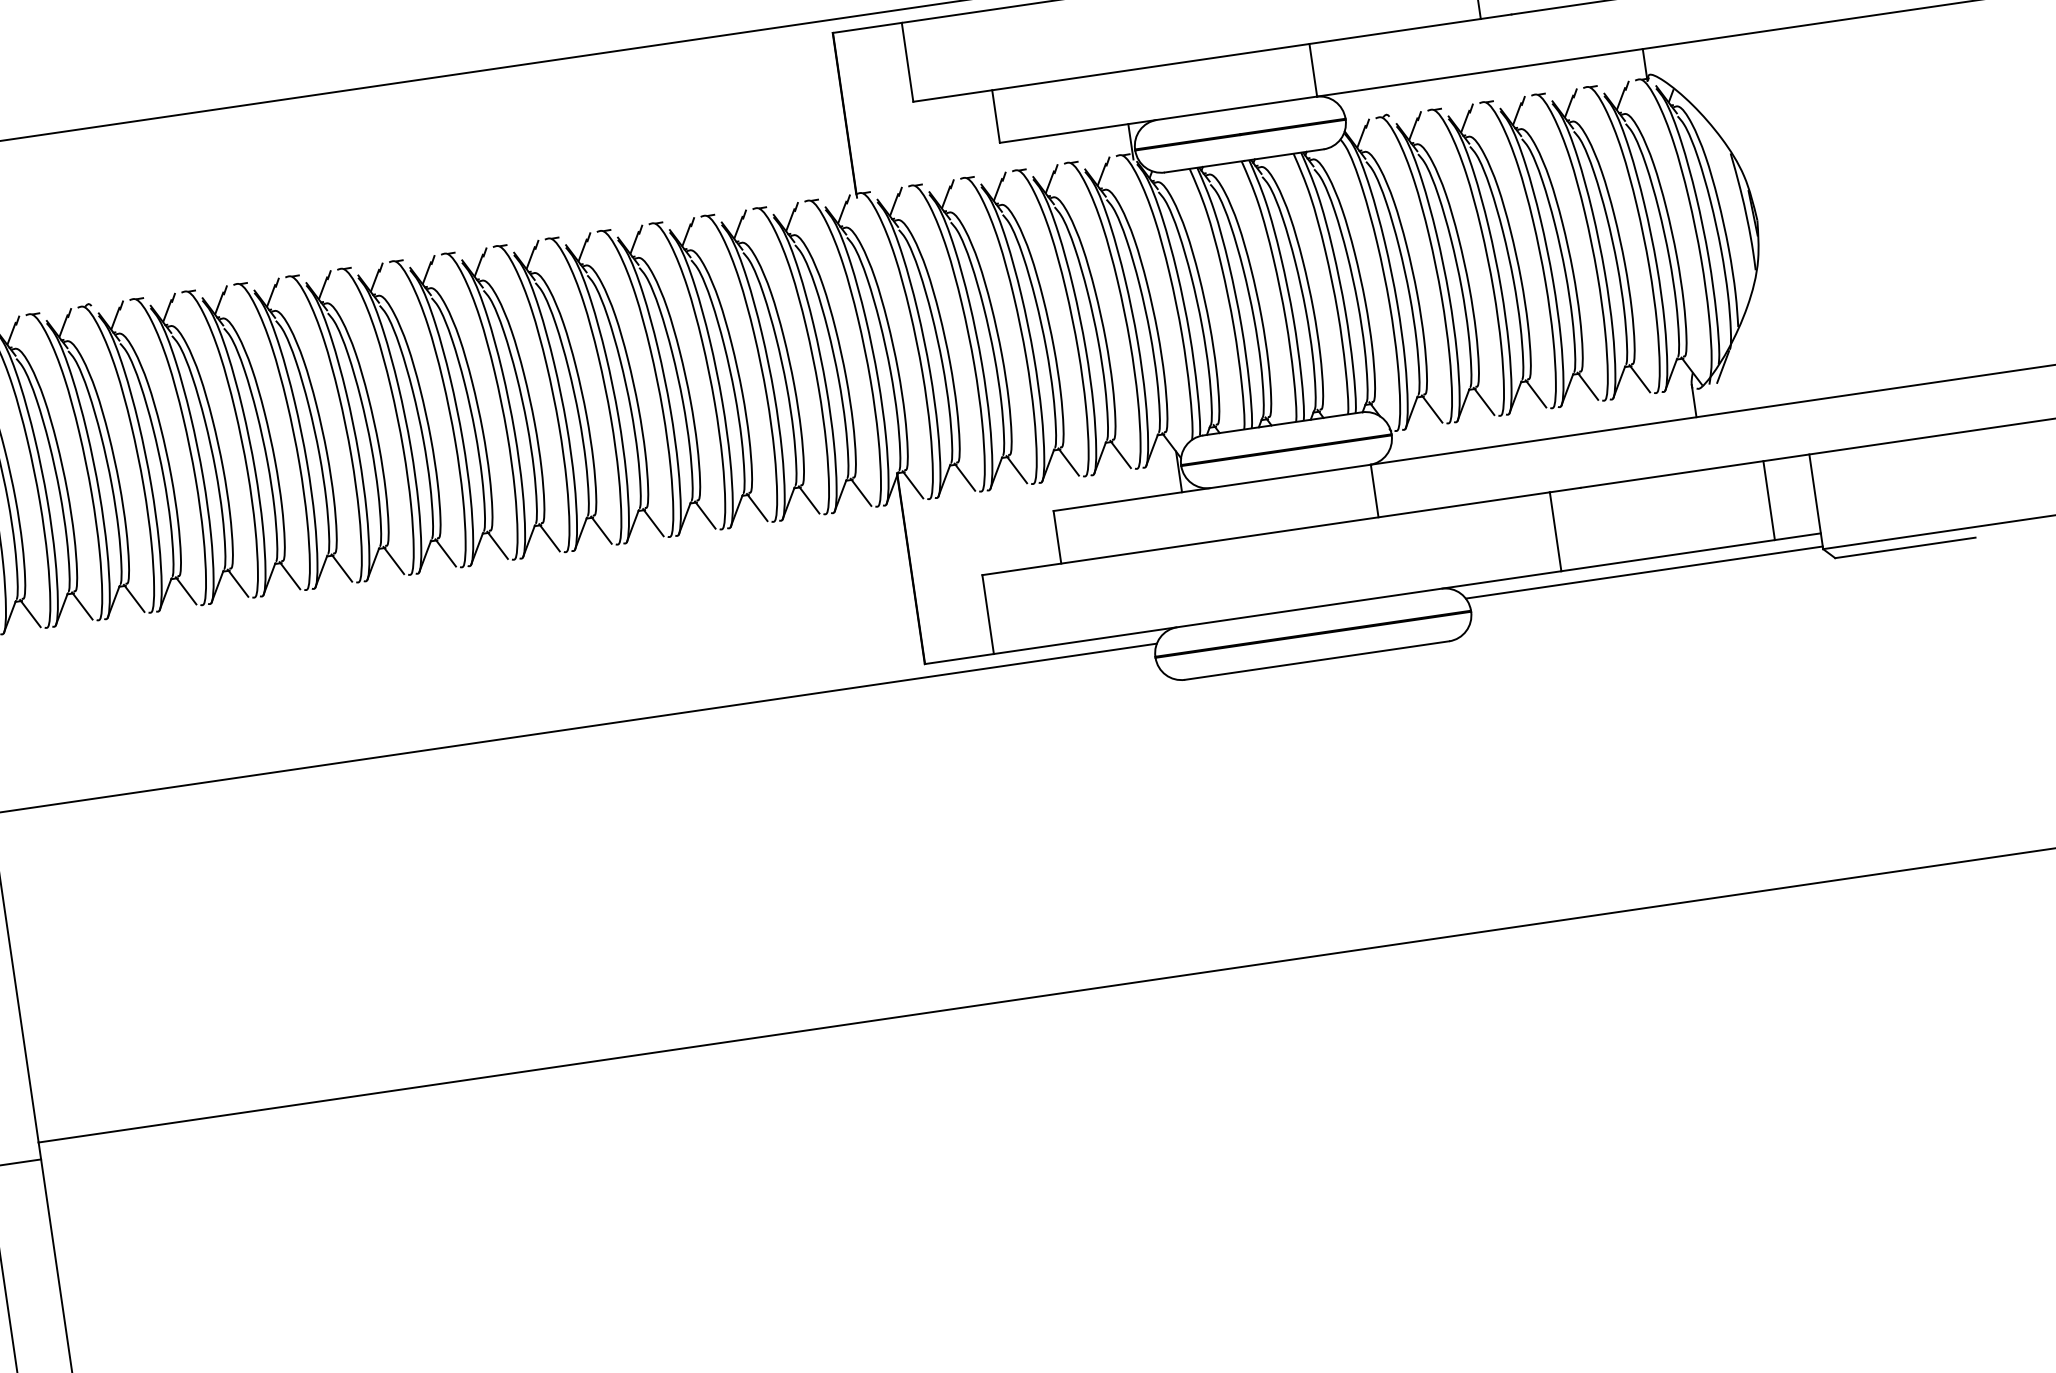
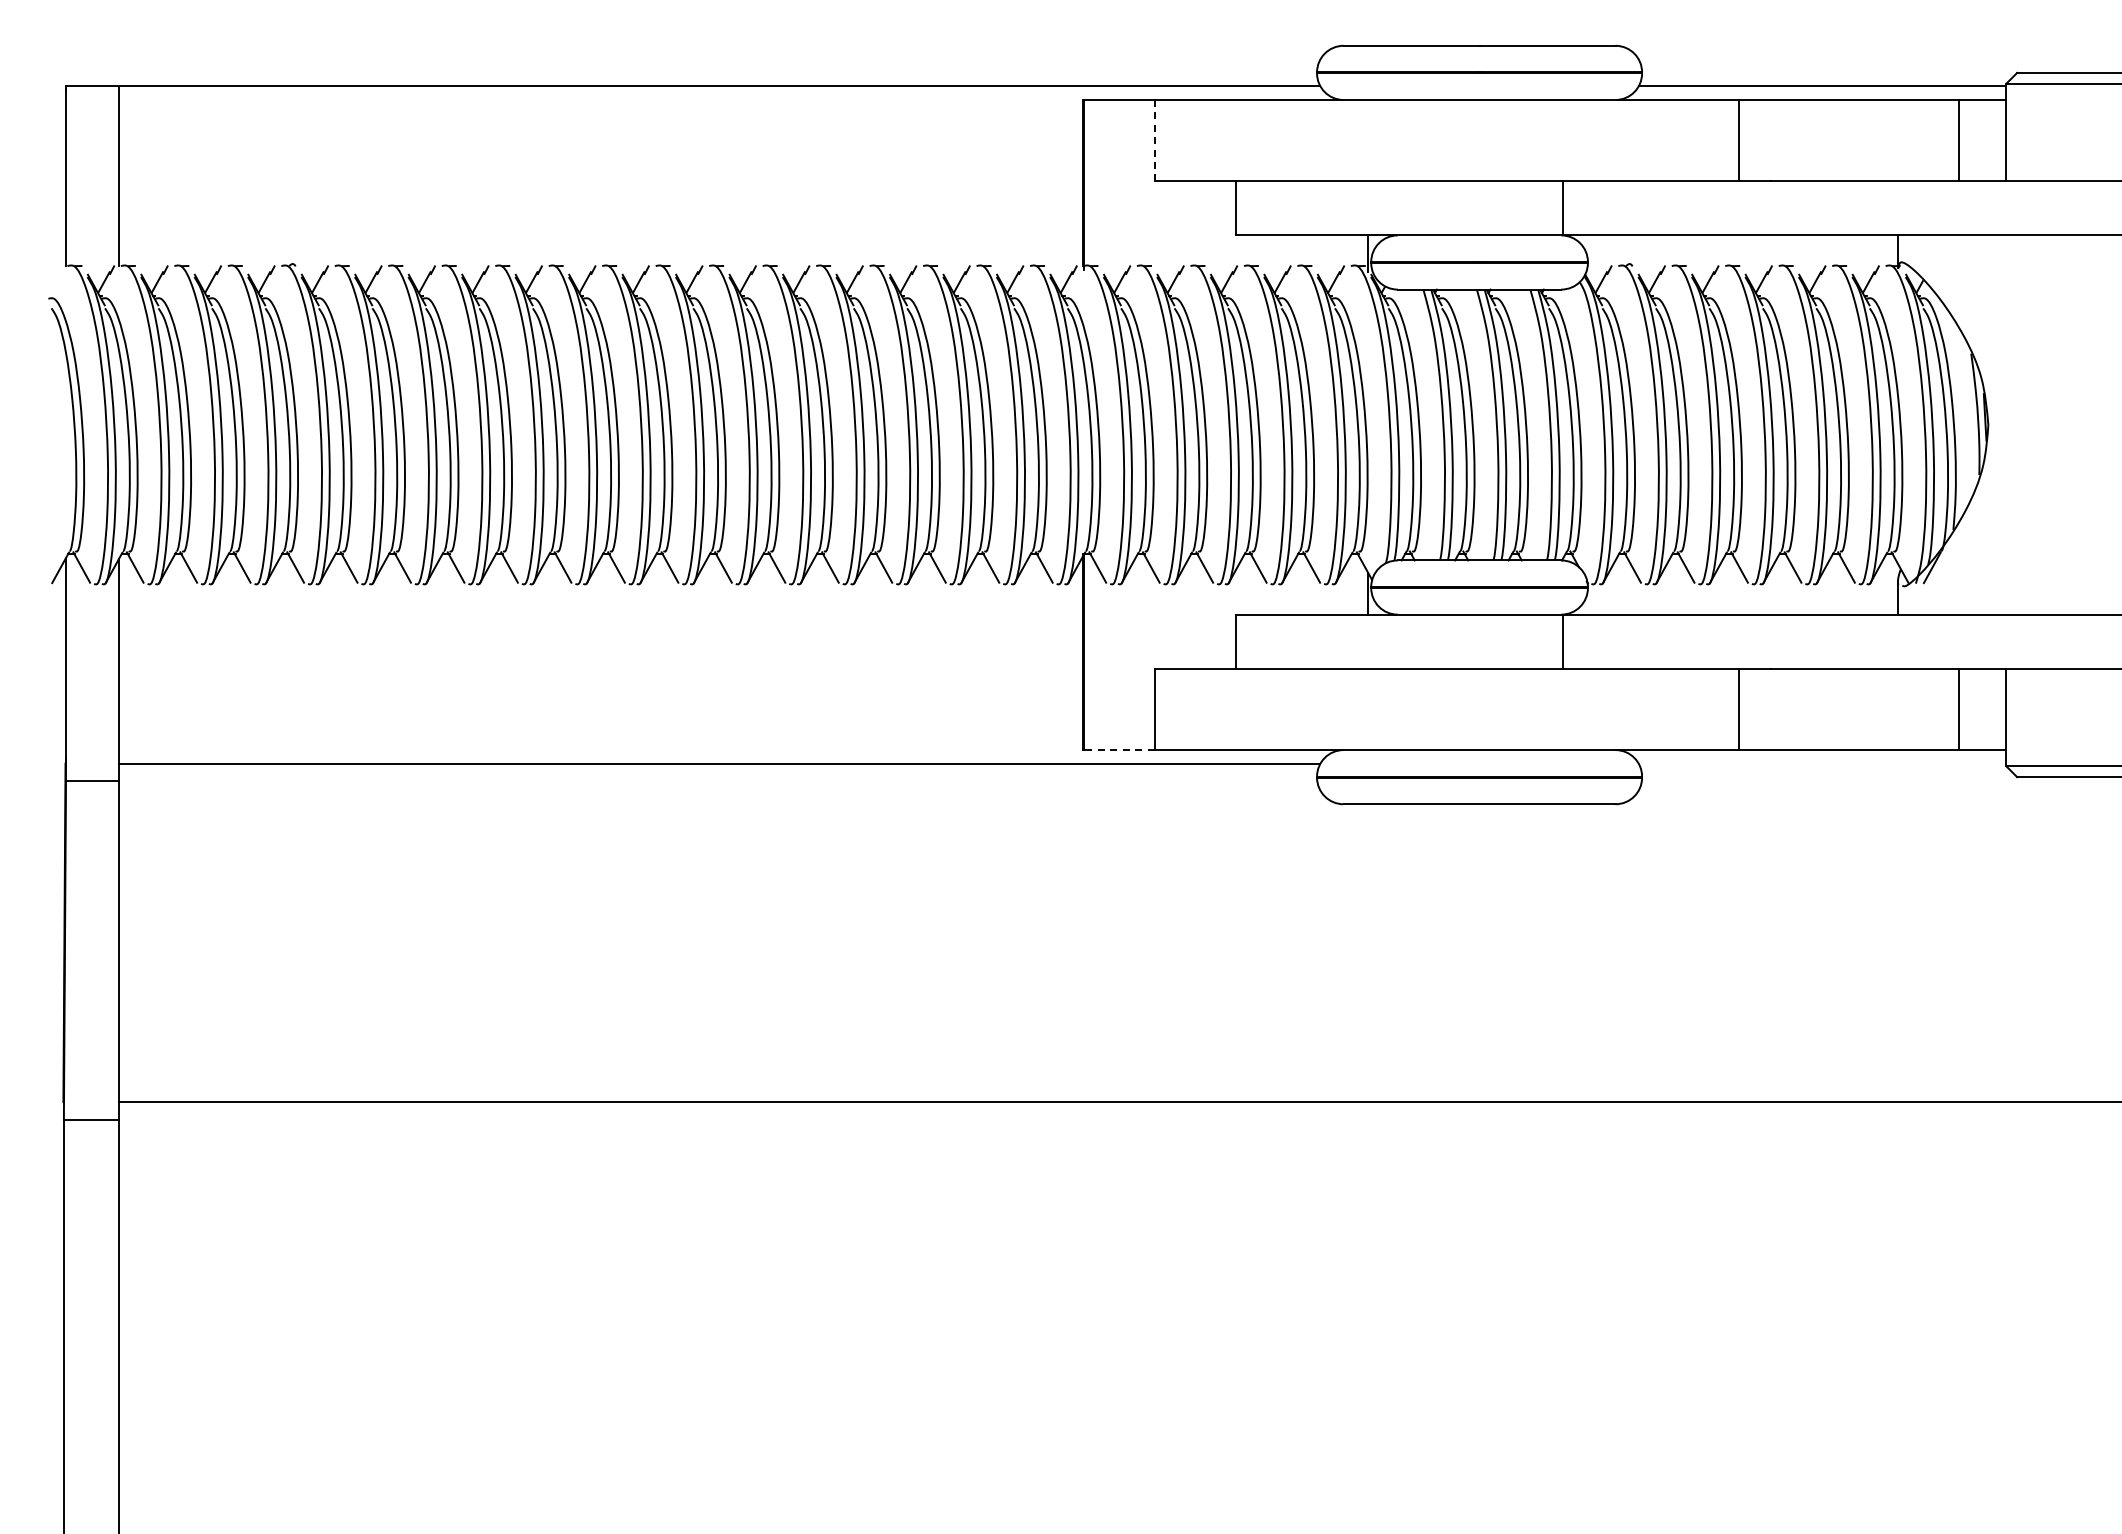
line: (907, 62) -> (1154, 140), solid -> dashed
line: (1644, 572) -> (1822, 763), removed
line: (958, 659) -> (1118, 750), solid -> dashed

